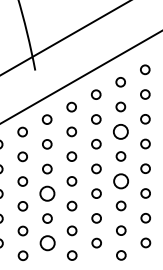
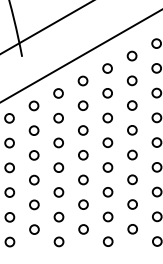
circle: (120, 131) -> (107, 117), size x0.62
circle: (120, 180) -> (107, 166), size x0.62
circle: (47, 193) -> (34, 179), size x0.62
circle: (47, 243) -> (34, 229), size x0.62

